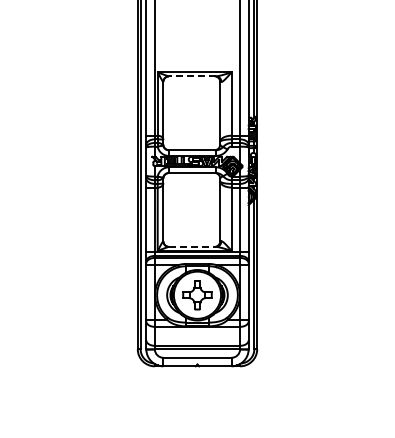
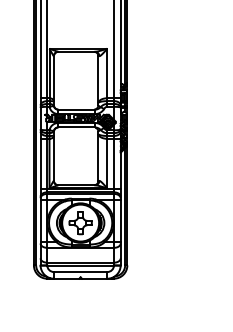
line: (192, 76) -> (76, 51), dashed -> solid
line: (192, 246) -> (76, 184), dashed -> solid

